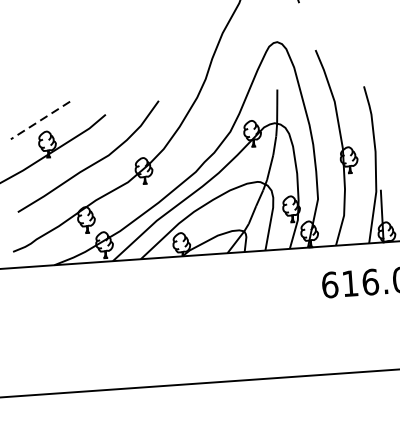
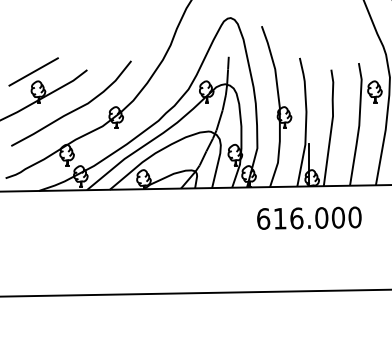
line: (40, 119) -> (33, 71), dashed -> solid

